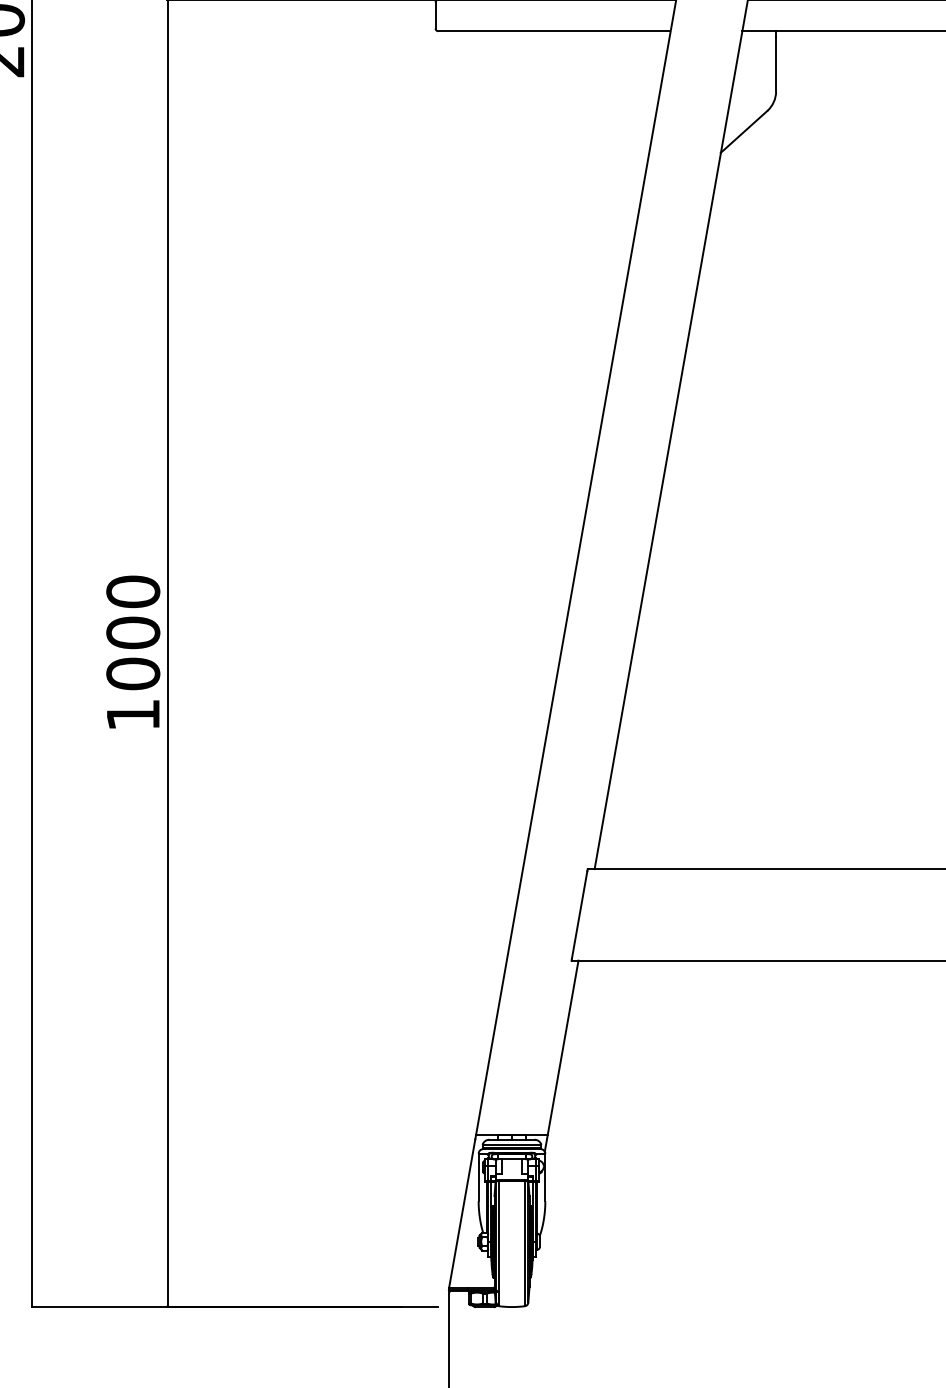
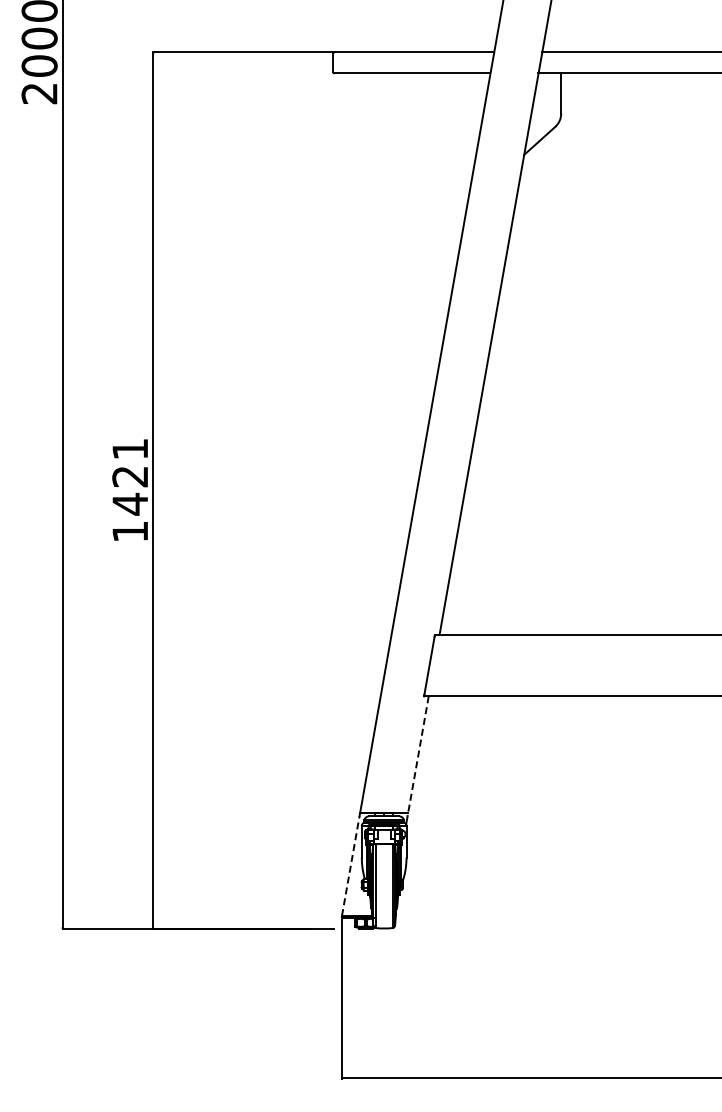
text: (133, 632) -> (130, 476), 1000 -> 1421
line: (563, 1050) -> (418, 756), solid -> dashed
line: (461, 1214) -> (350, 866), solid -> dashed

